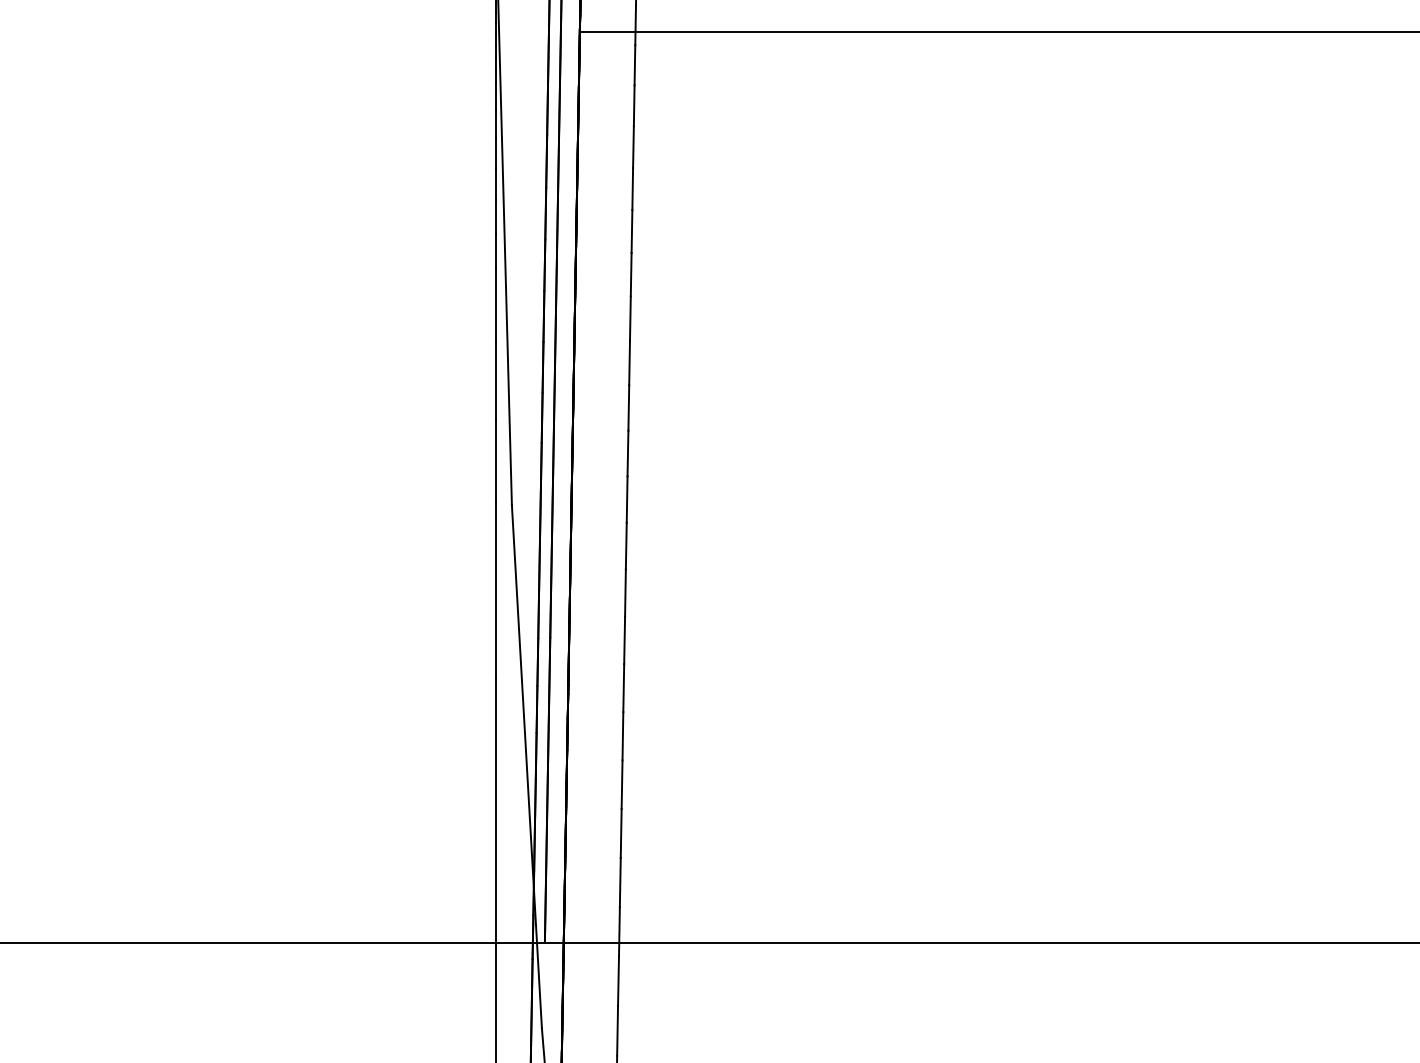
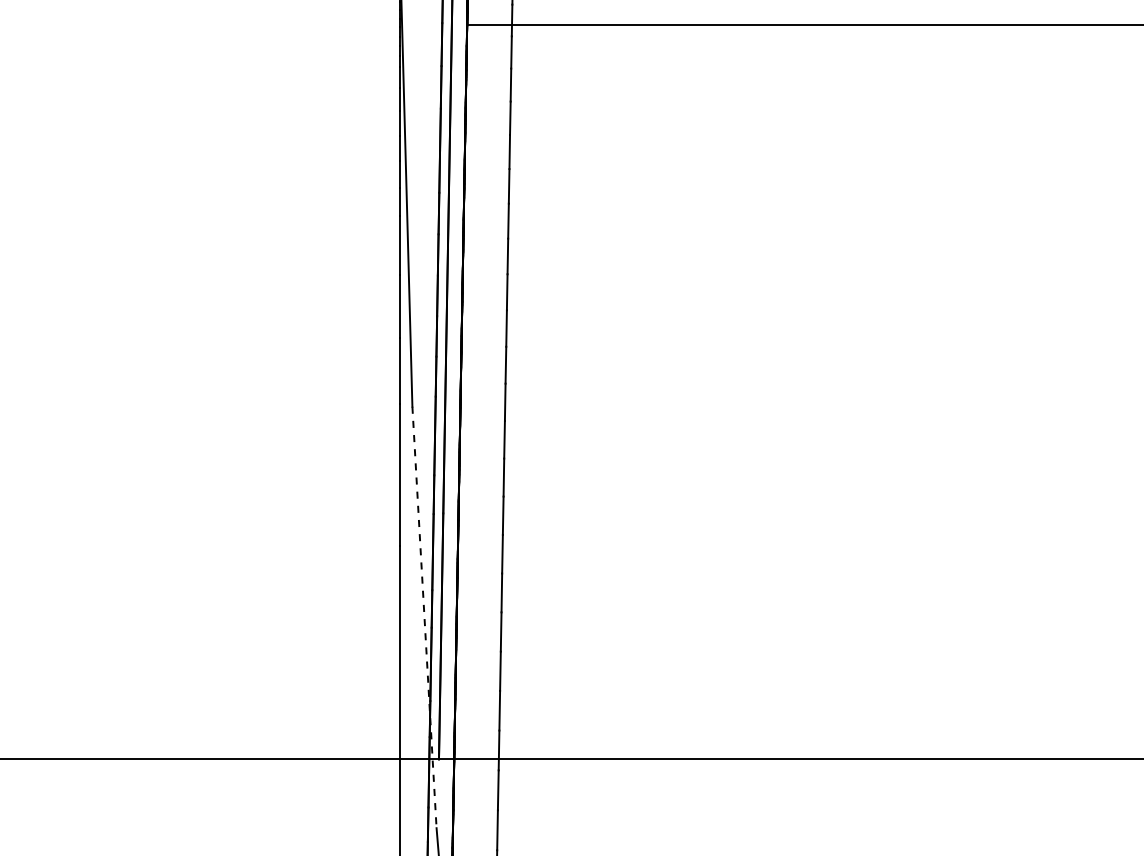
line: (526, 767) -> (424, 618), solid -> dashed

